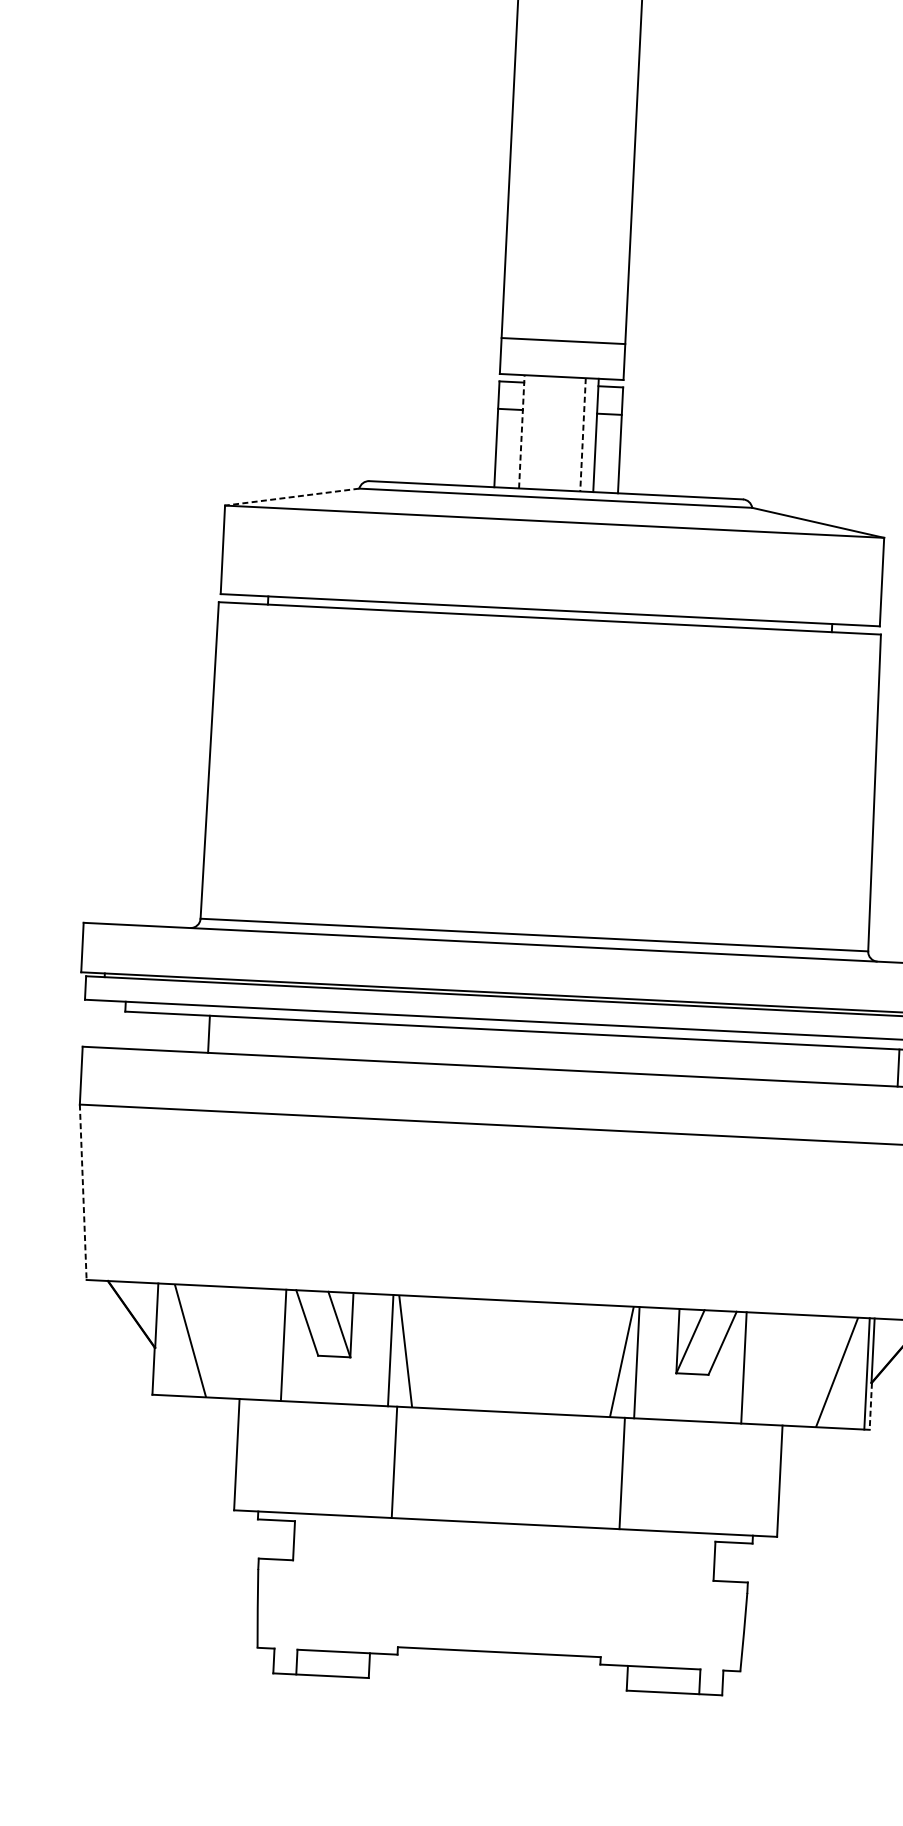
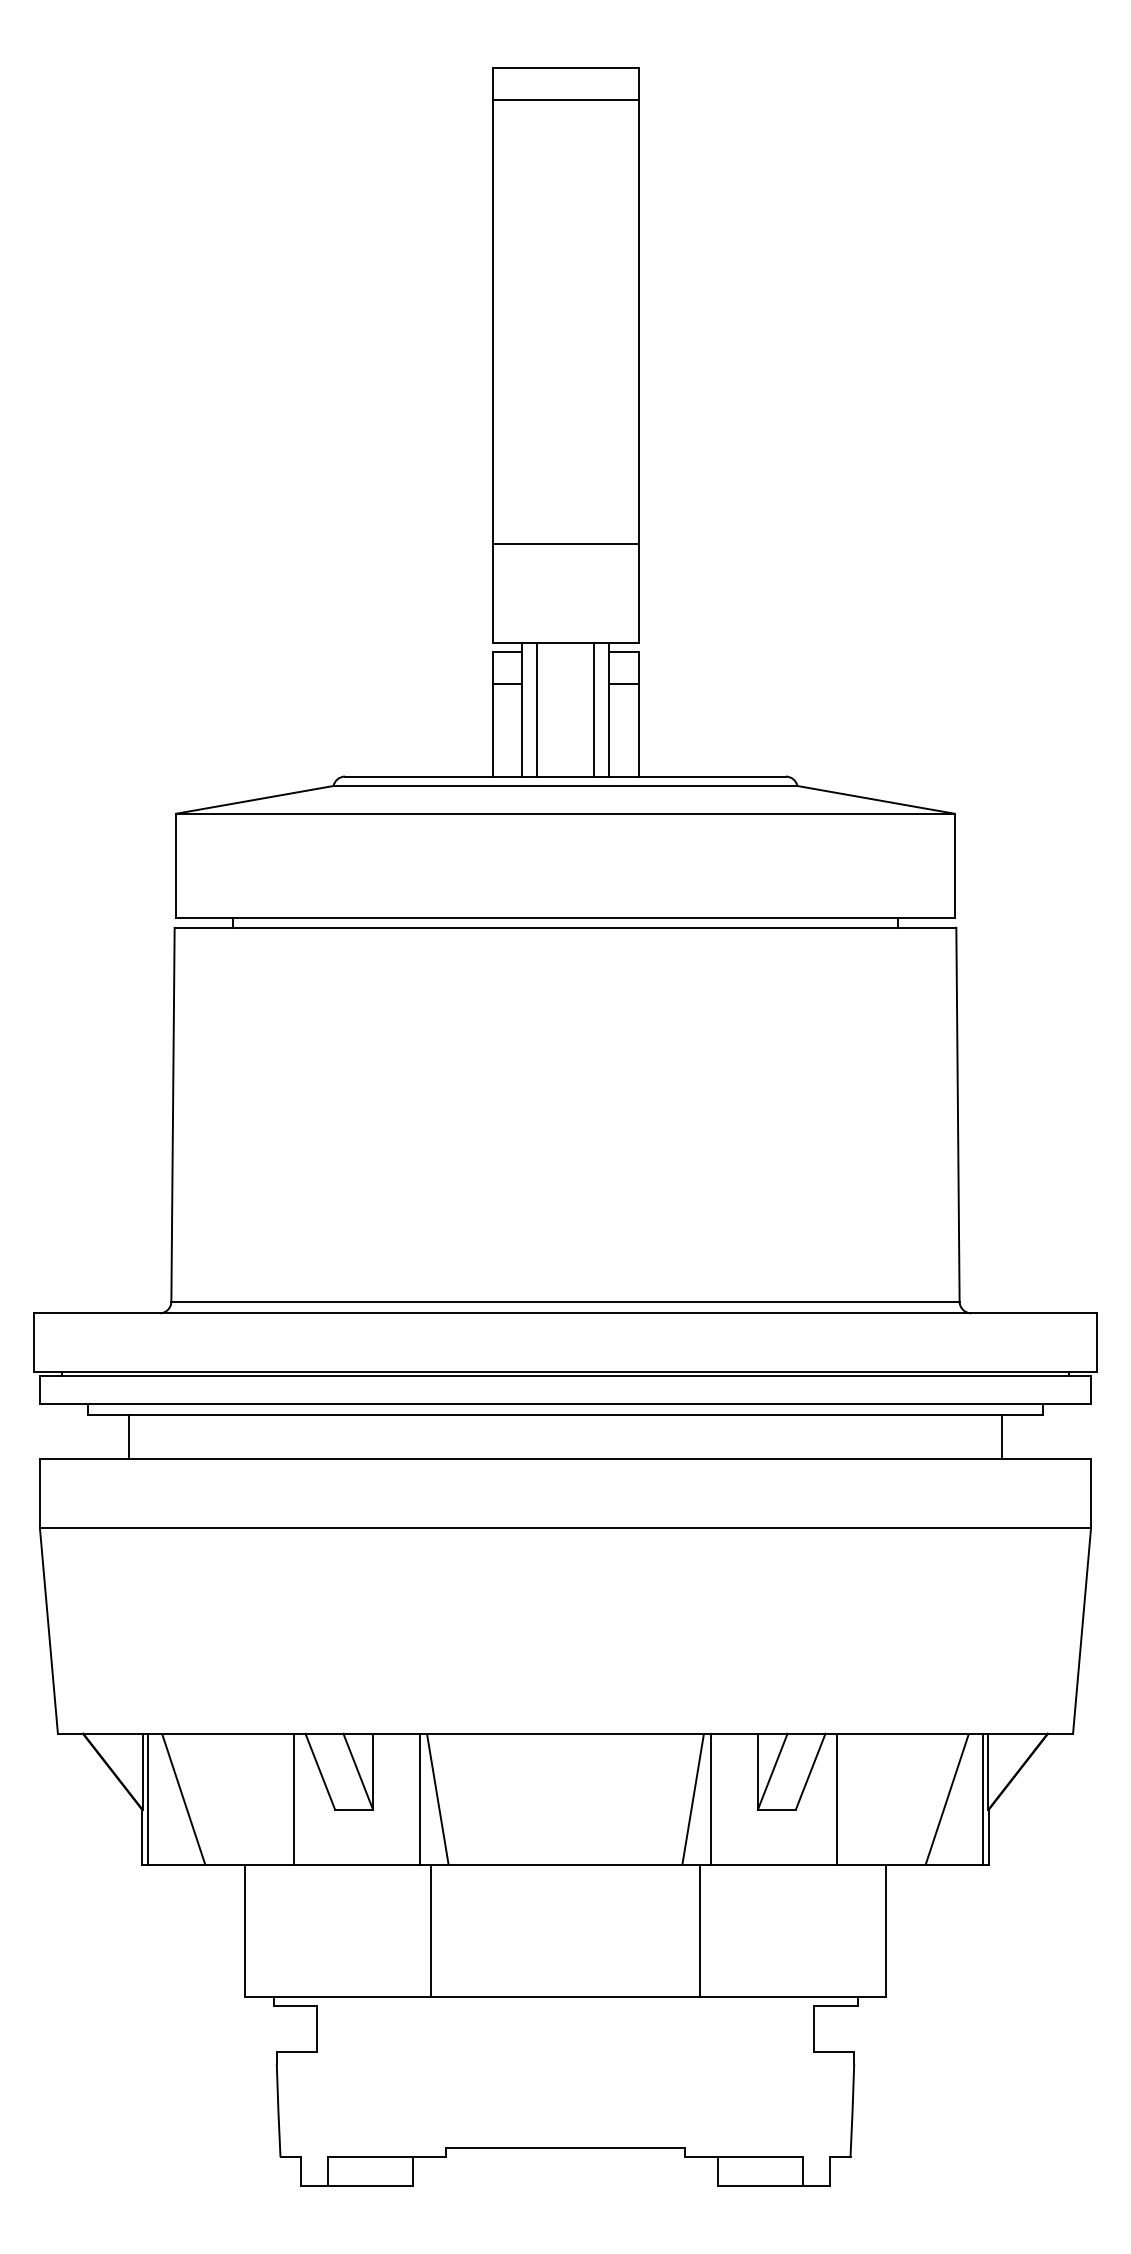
line: (563, 341) -> (565, 544), moved
line: (521, 431) -> (521, 709), dashed -> solid
line: (535, 432) -> (537, 709), added
line: (582, 434) -> (593, 709), dashed -> solid
line: (291, 496) -> (254, 799), dashed -> solid
line: (208, 1034) -> (128, 1437), moved
line: (82, 1192) -> (48, 1631), dashed -> solid
line: (160, 1339) -> (148, 1799), added
line: (870, 1406) -> (988, 1837), dashed -> solid

